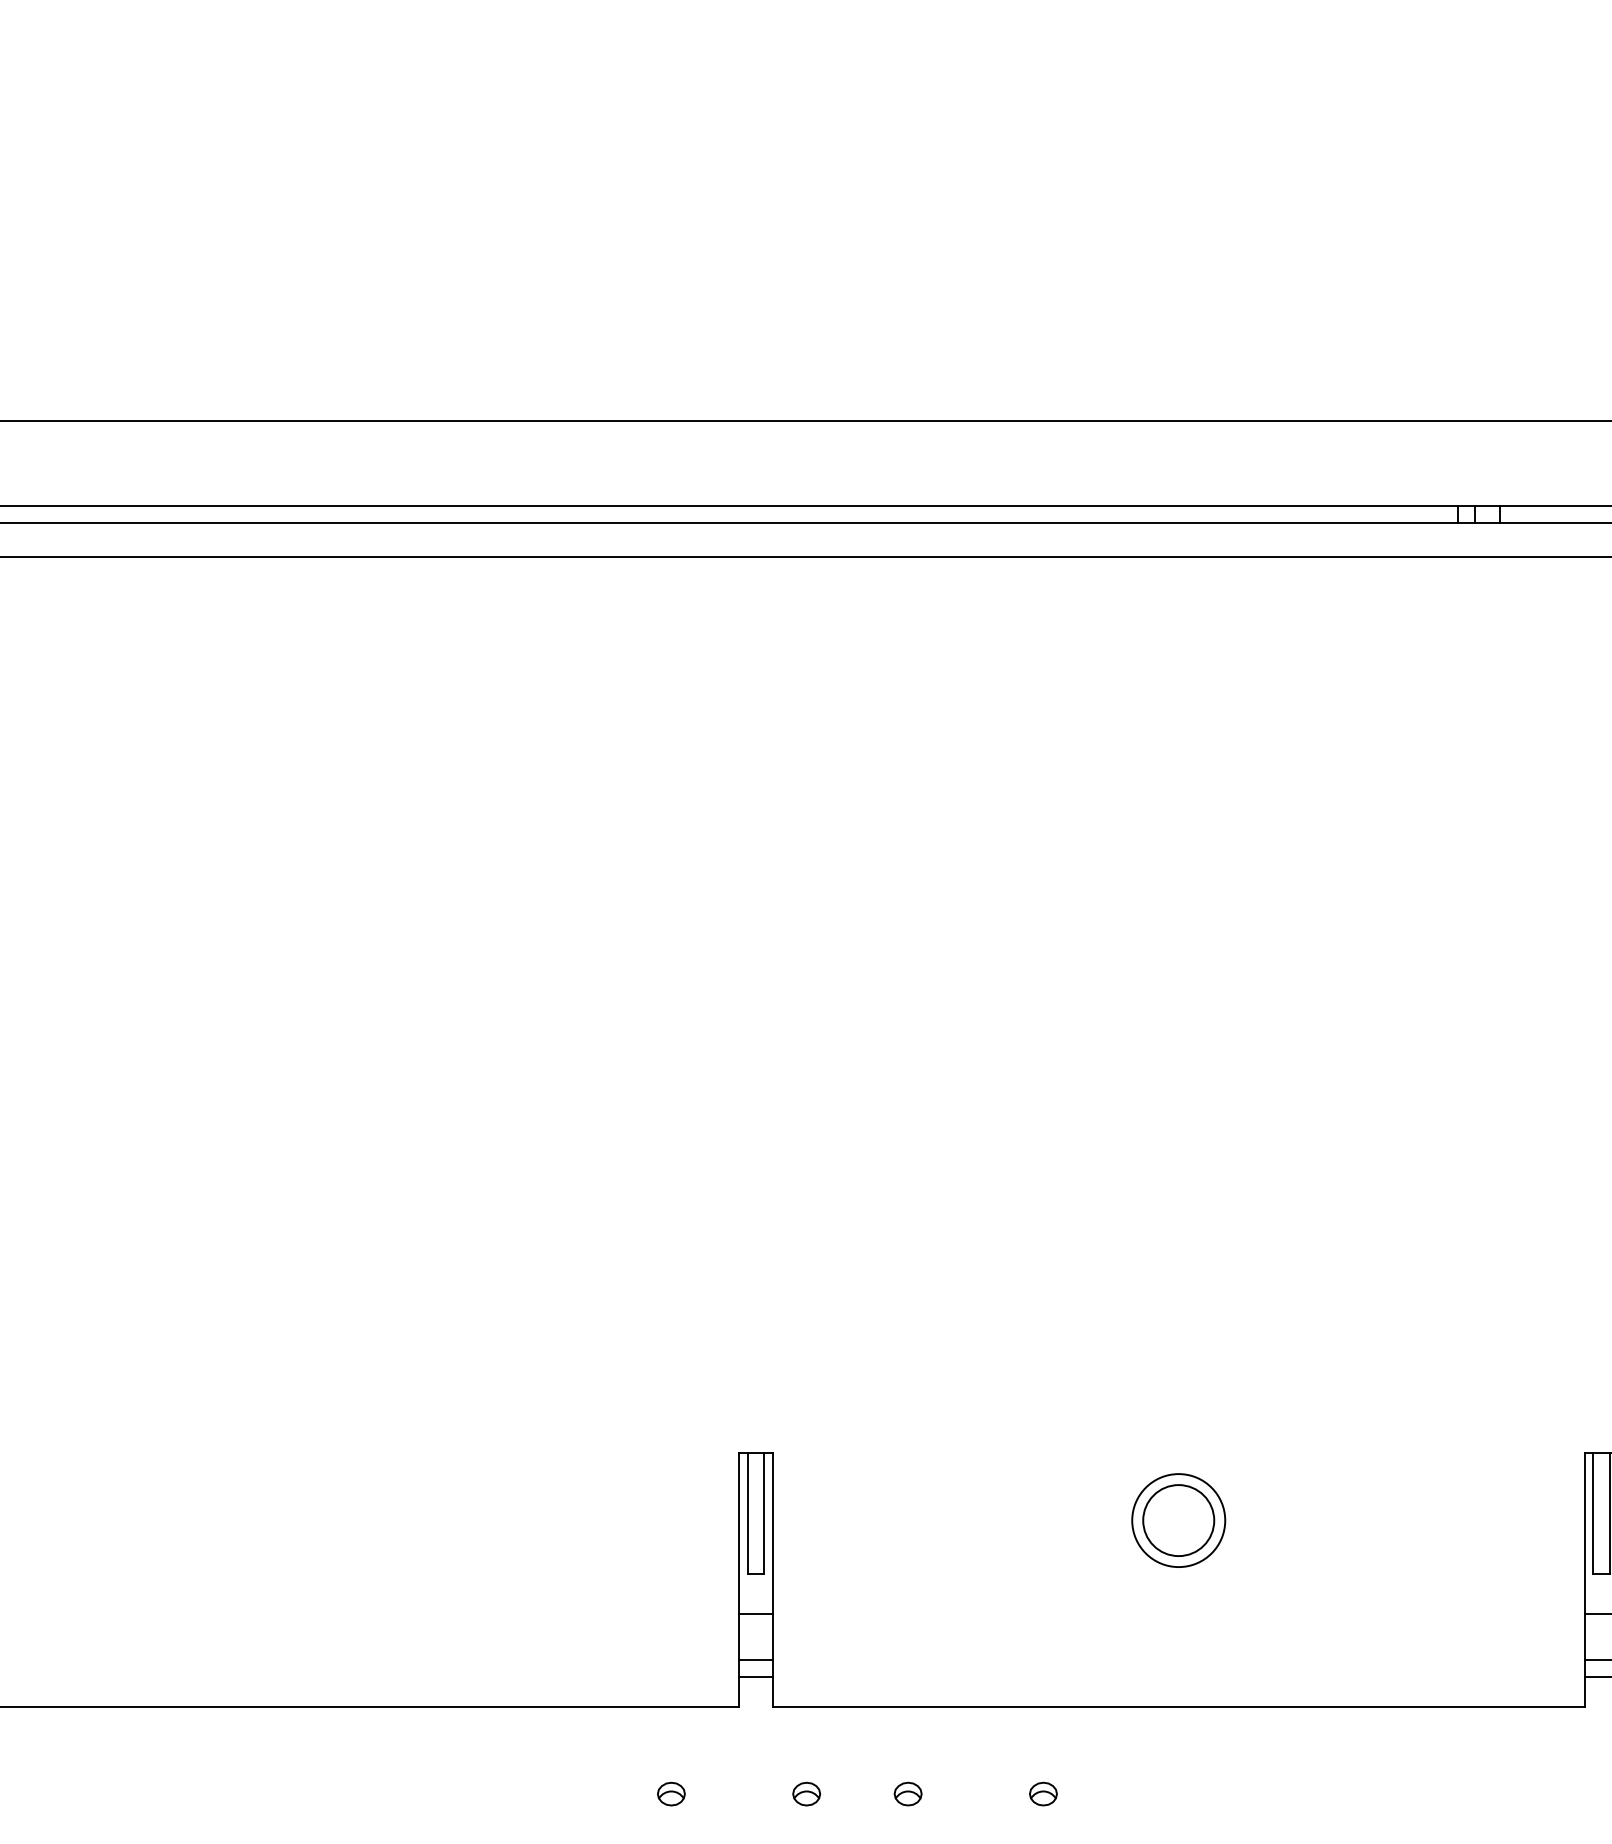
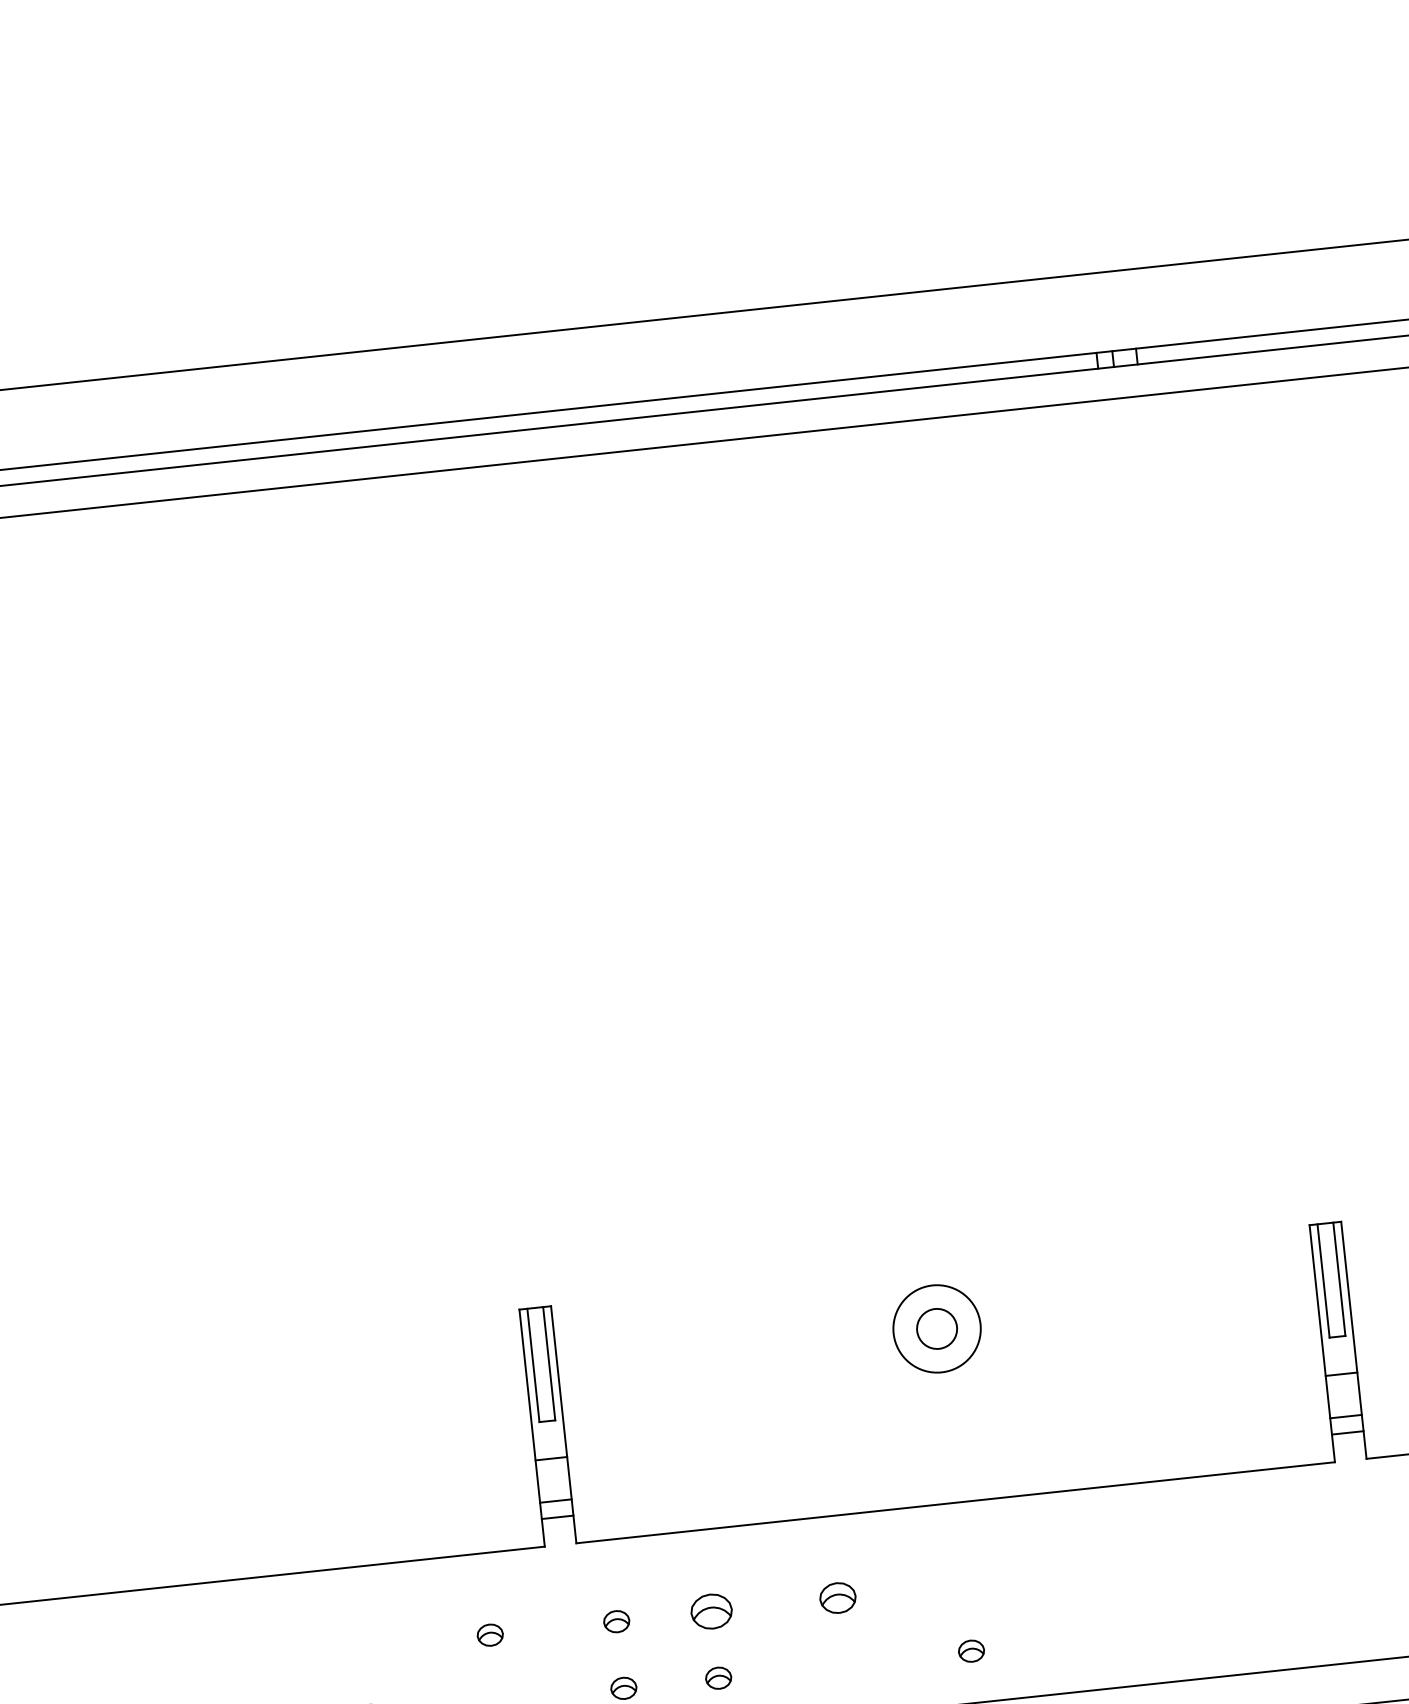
circle: (1178, 1520) -> (936, 1328), size x0.6
part: (907, 1793) -> (710, 1611), size x1.6
part: (1043, 1793) -> (837, 1597), size x1.4

